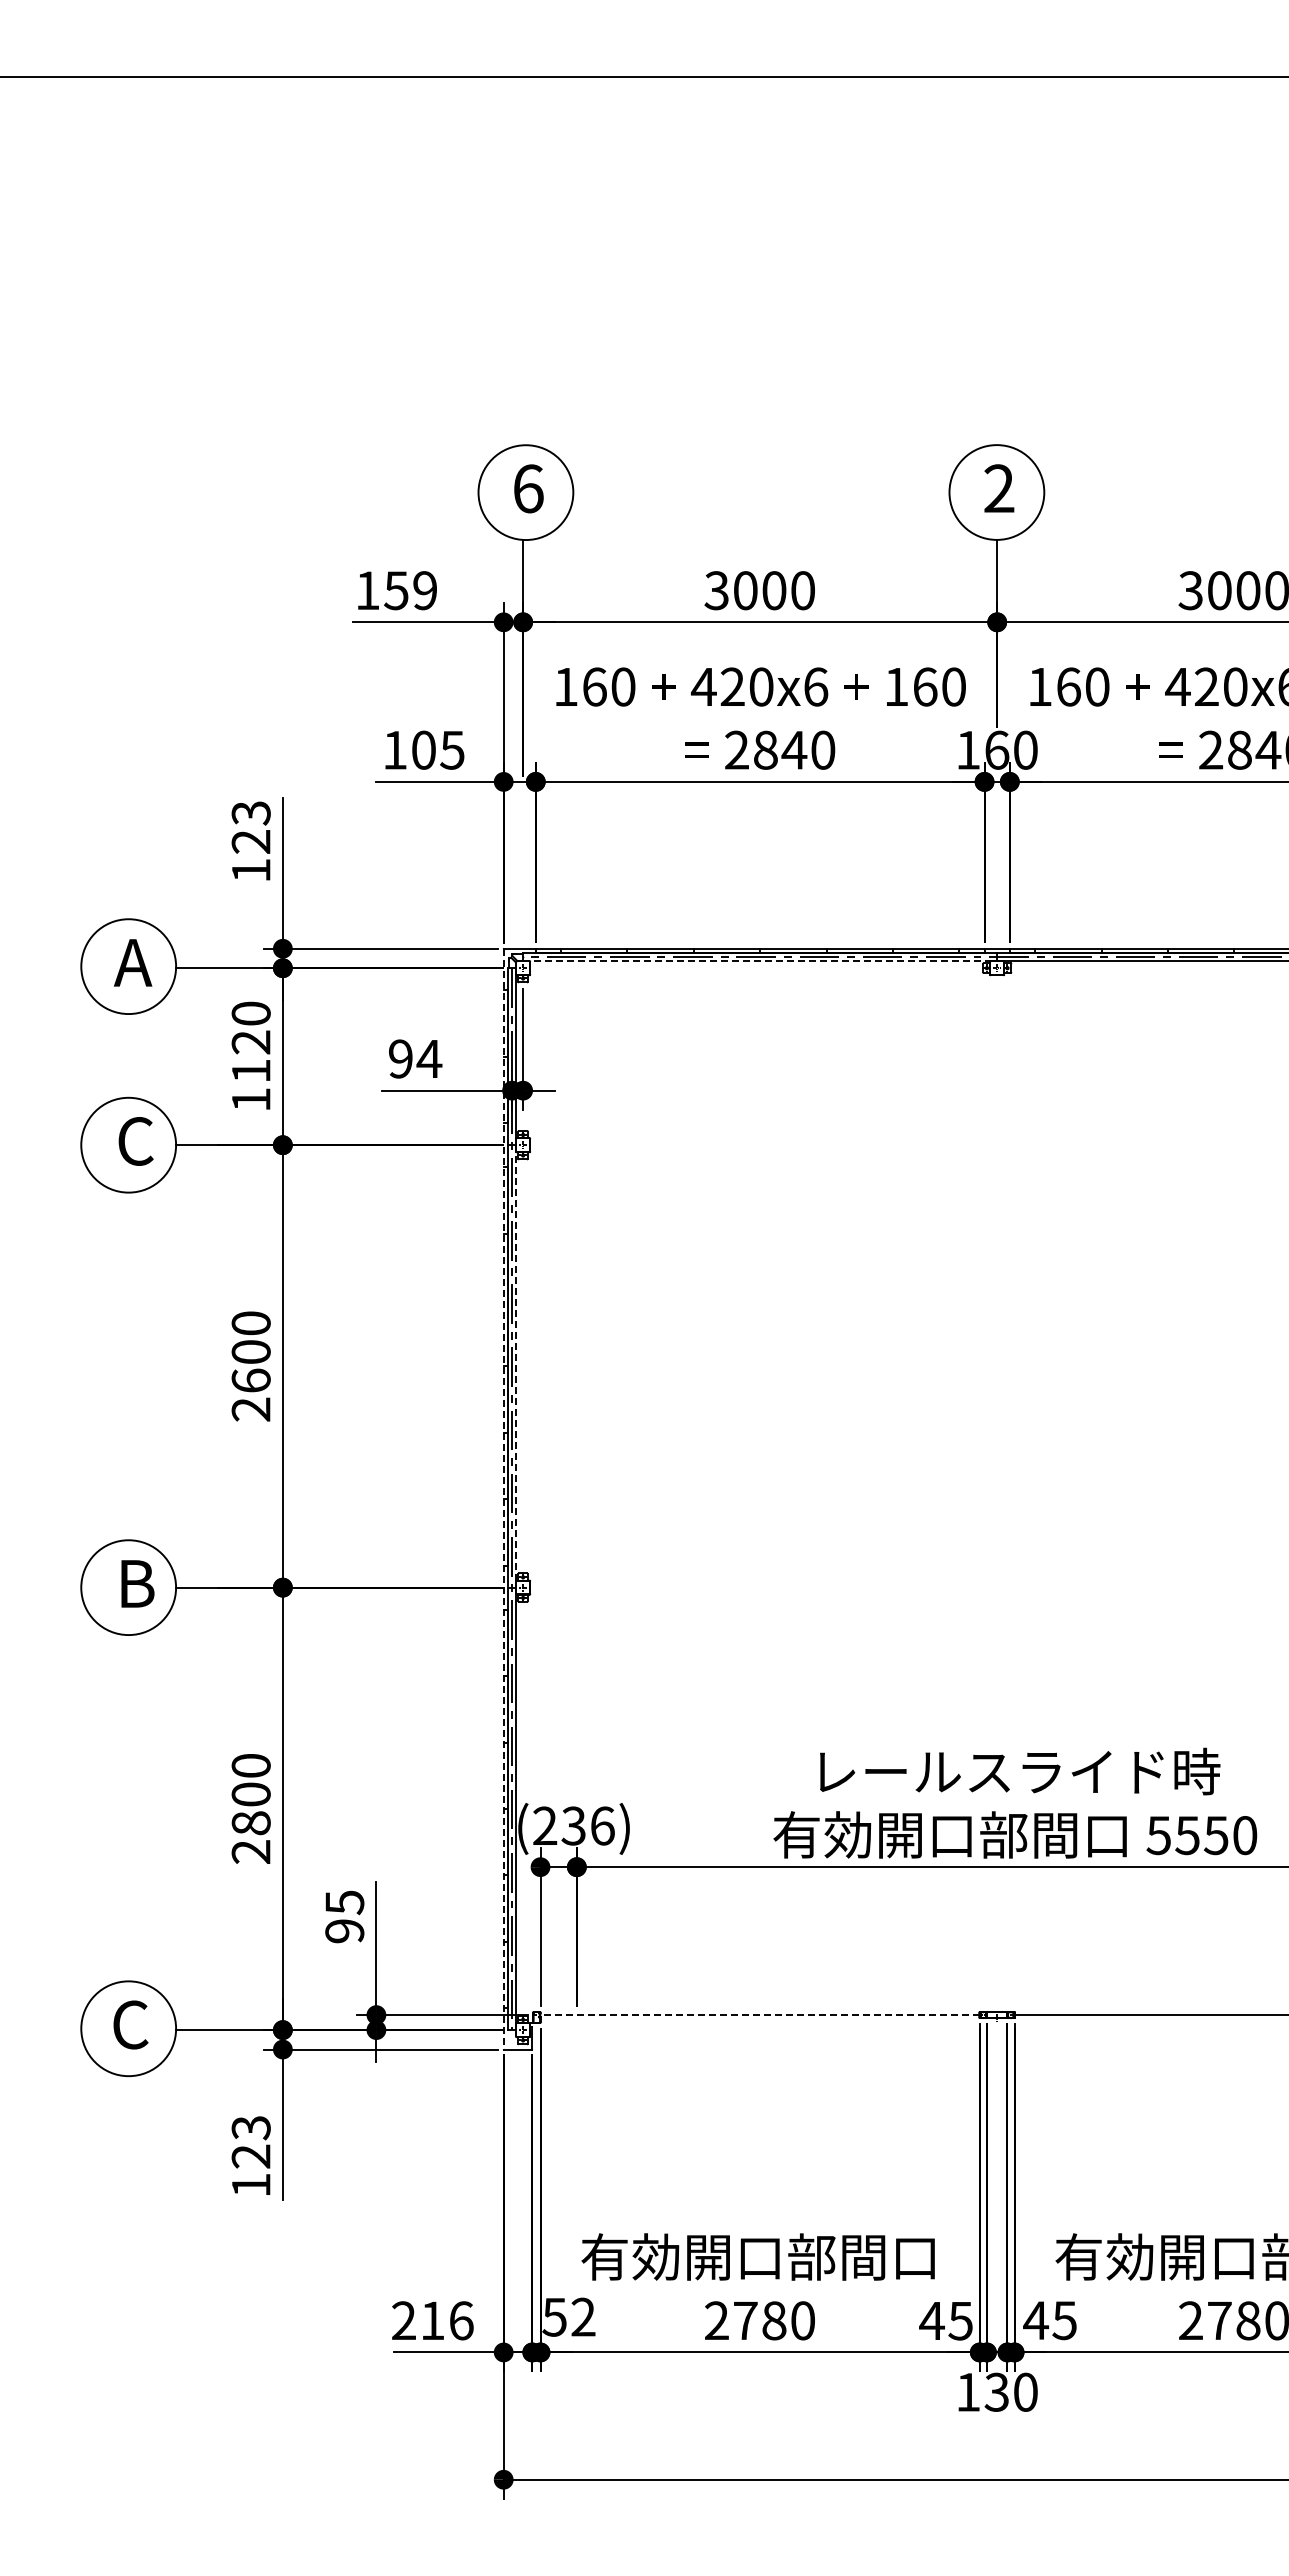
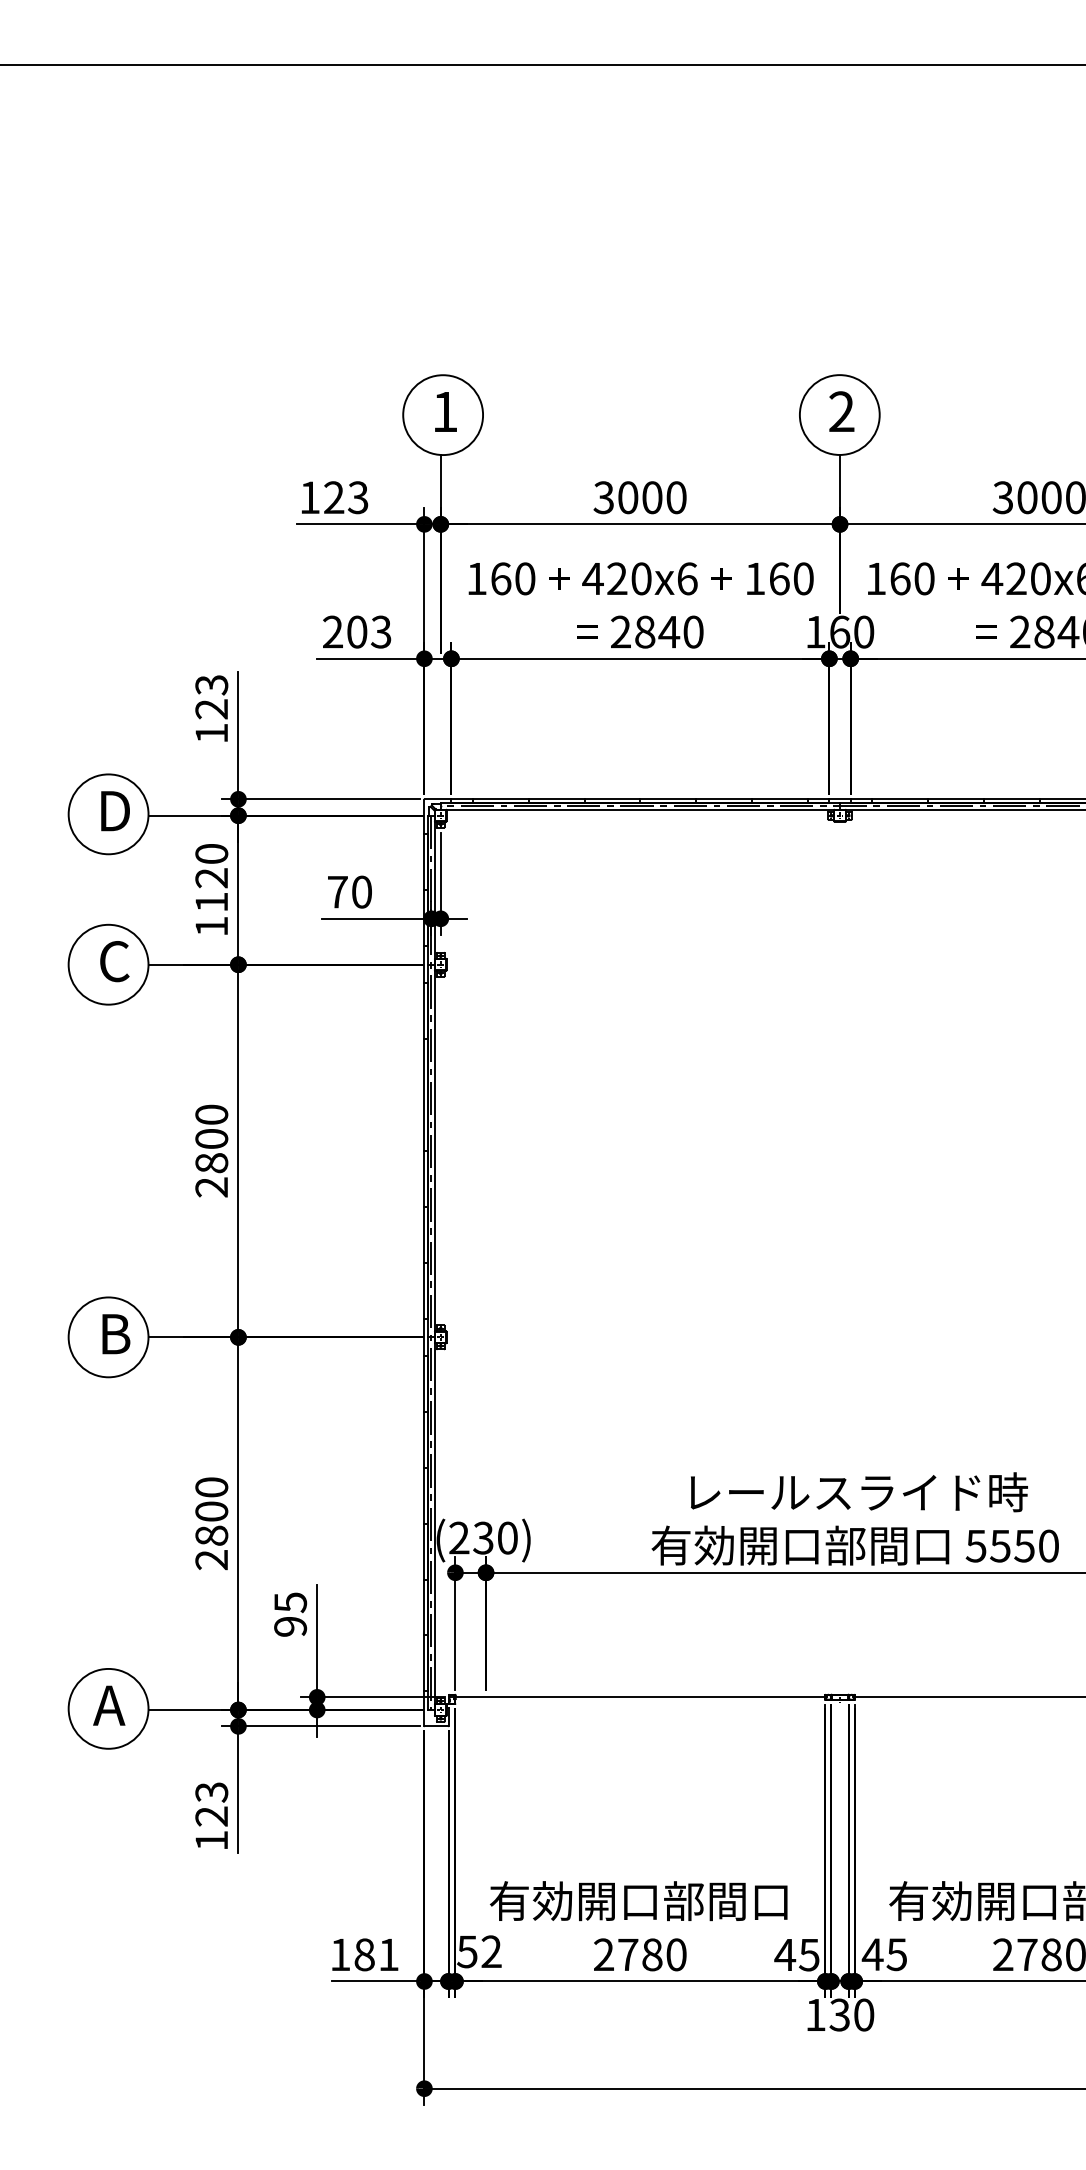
text: (528, 488) -> (445, 411), 6 -> 1
text: (410, 590) -> (345, 497), 159 -> 123
text: (423, 749) -> (356, 631), 105 -> 203
line: (760, 961) -> (640, 810), dashed -> solid
text: (133, 962) -> (112, 810), A -> D
text: (415, 1058) -> (350, 891), 94 -> 70
line: (516, 1366) -> (435, 1151), dashed -> solid
text: (250, 1380) -> (211, 1162), 2600 -> 2800
line: (503, 1499) -> (424, 1263), dashed -> solid
text: (602, 1825) -> (507, 1537), (236) -> (230)
line: (759, 2015) -> (639, 1697), dashed -> solid
text: (129, 2024) -> (109, 1705), C -> A
text: (432, 2320) -> (364, 1954), 216 -> 181

